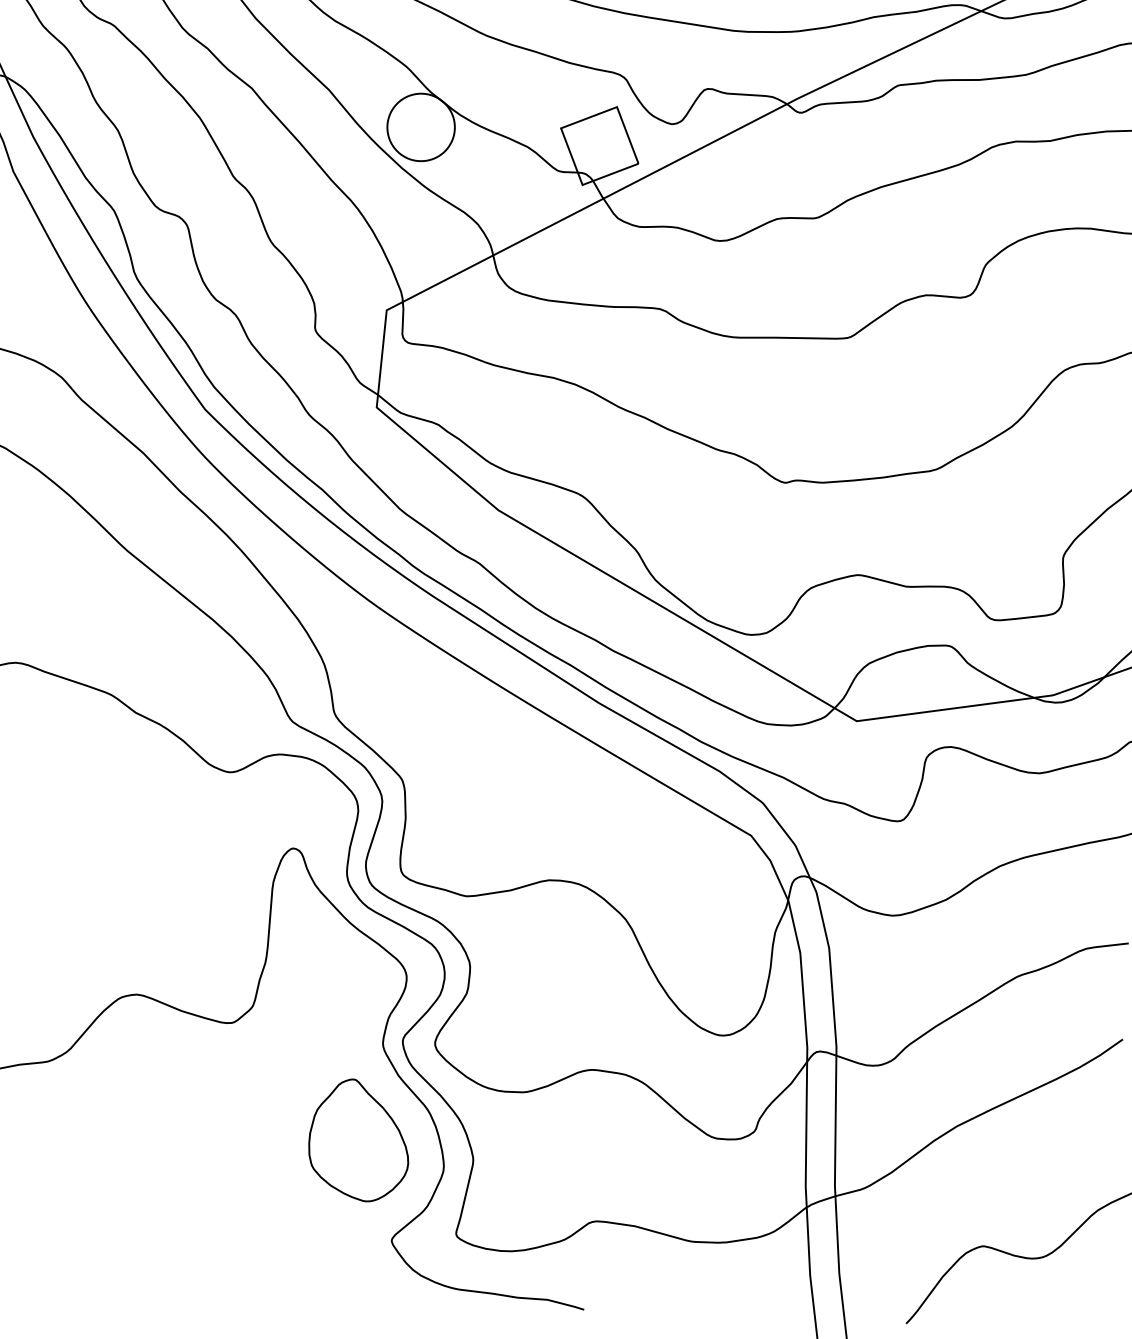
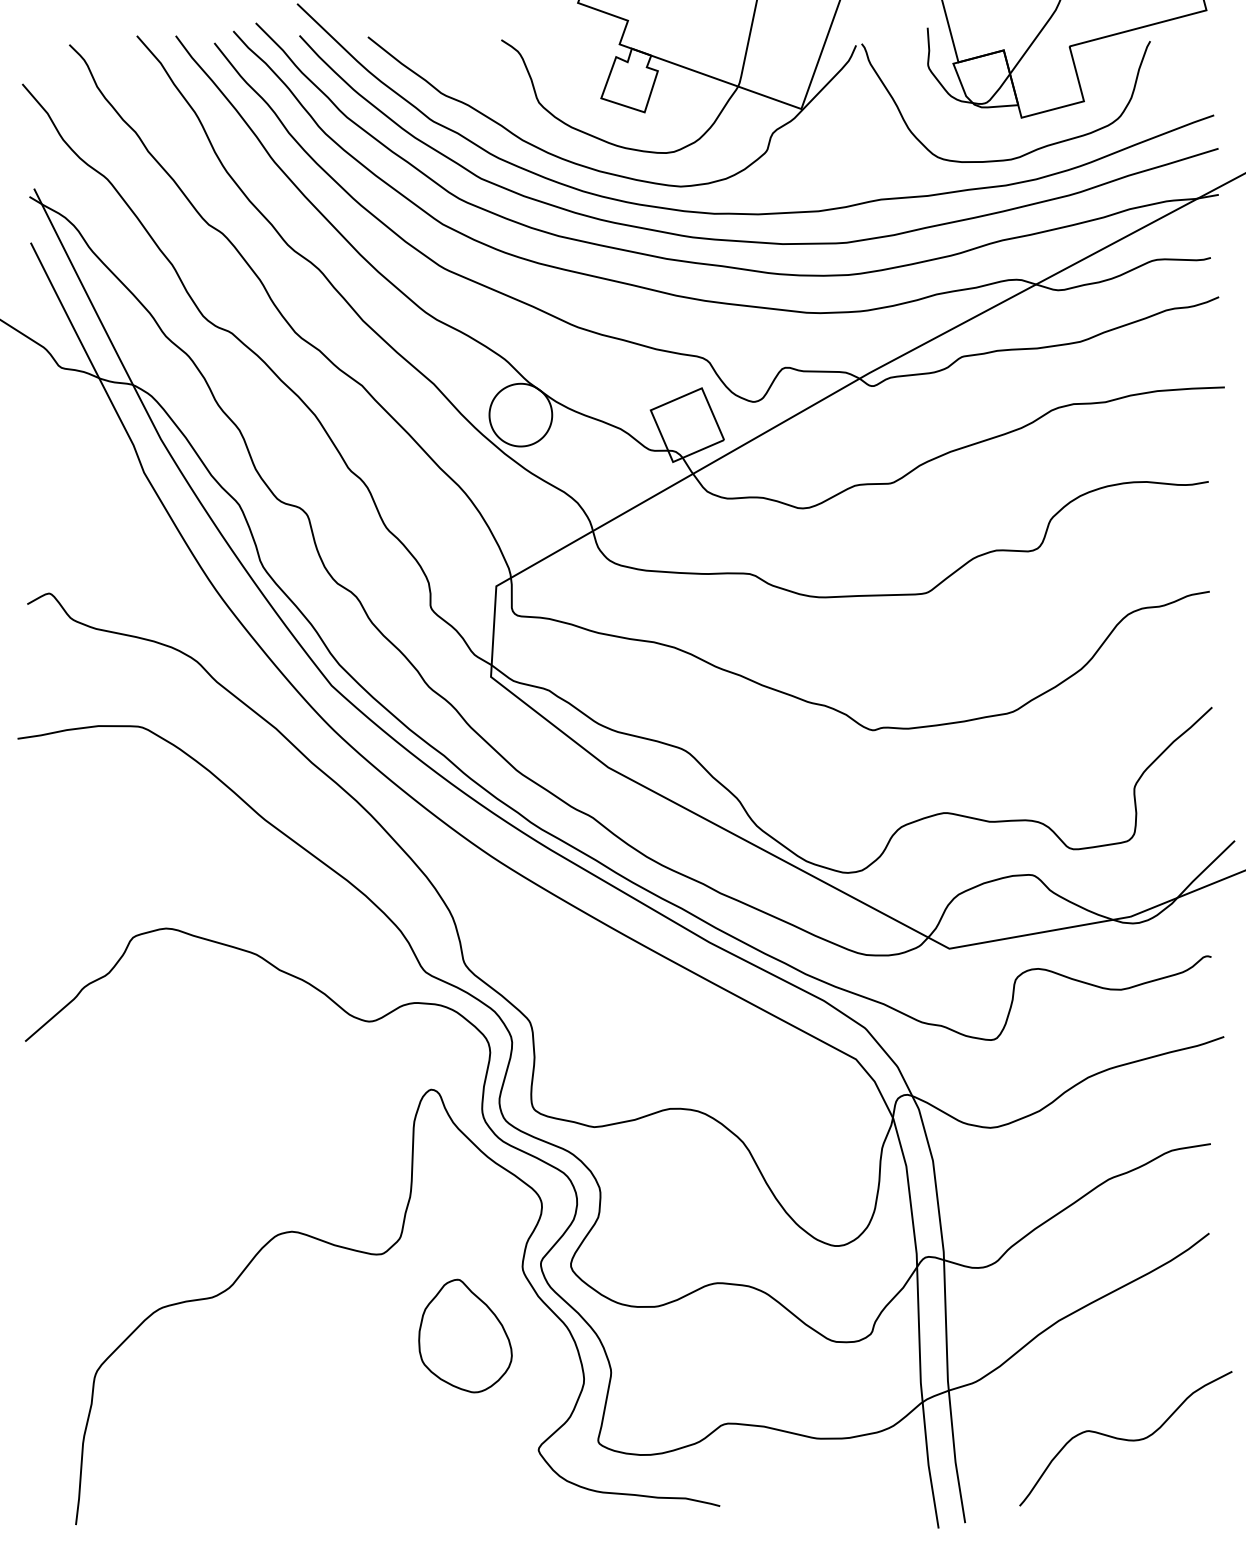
part: (359, 1139) -> (465, 1335), moved

